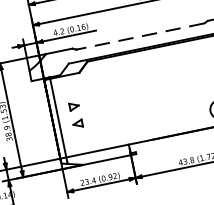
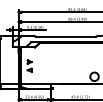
line: (139, 35) -> (65, 36), dashed -> solid

